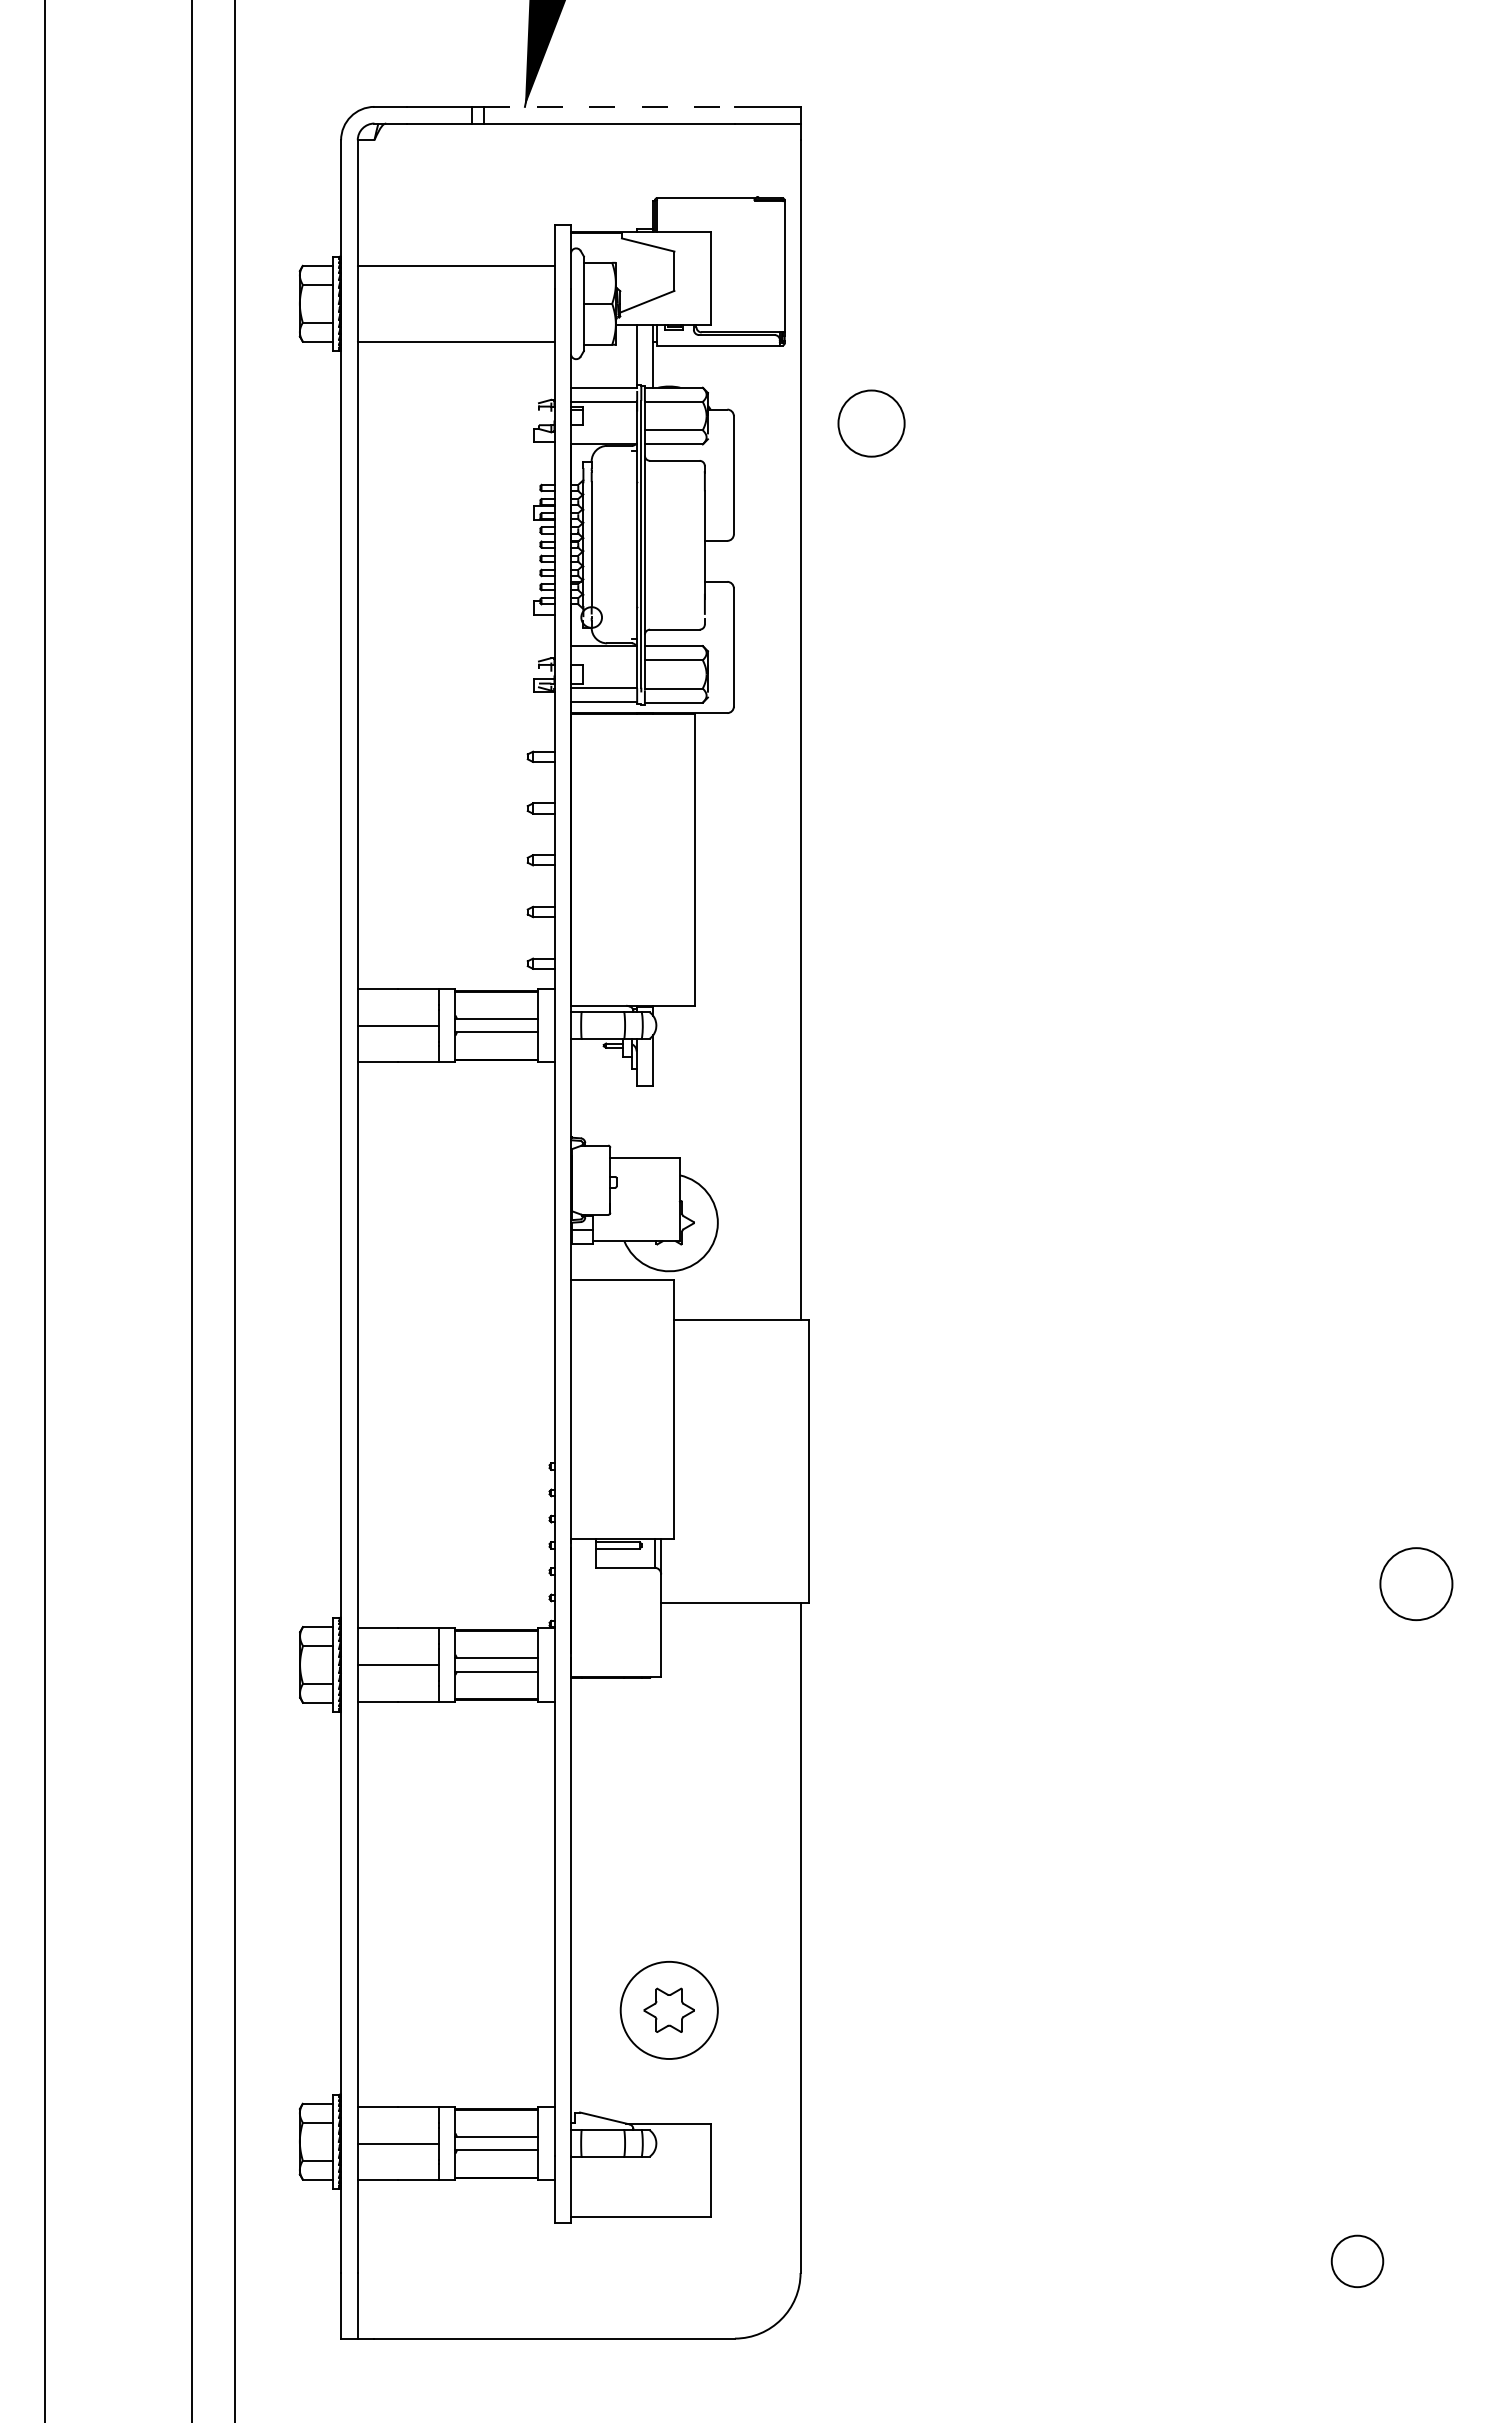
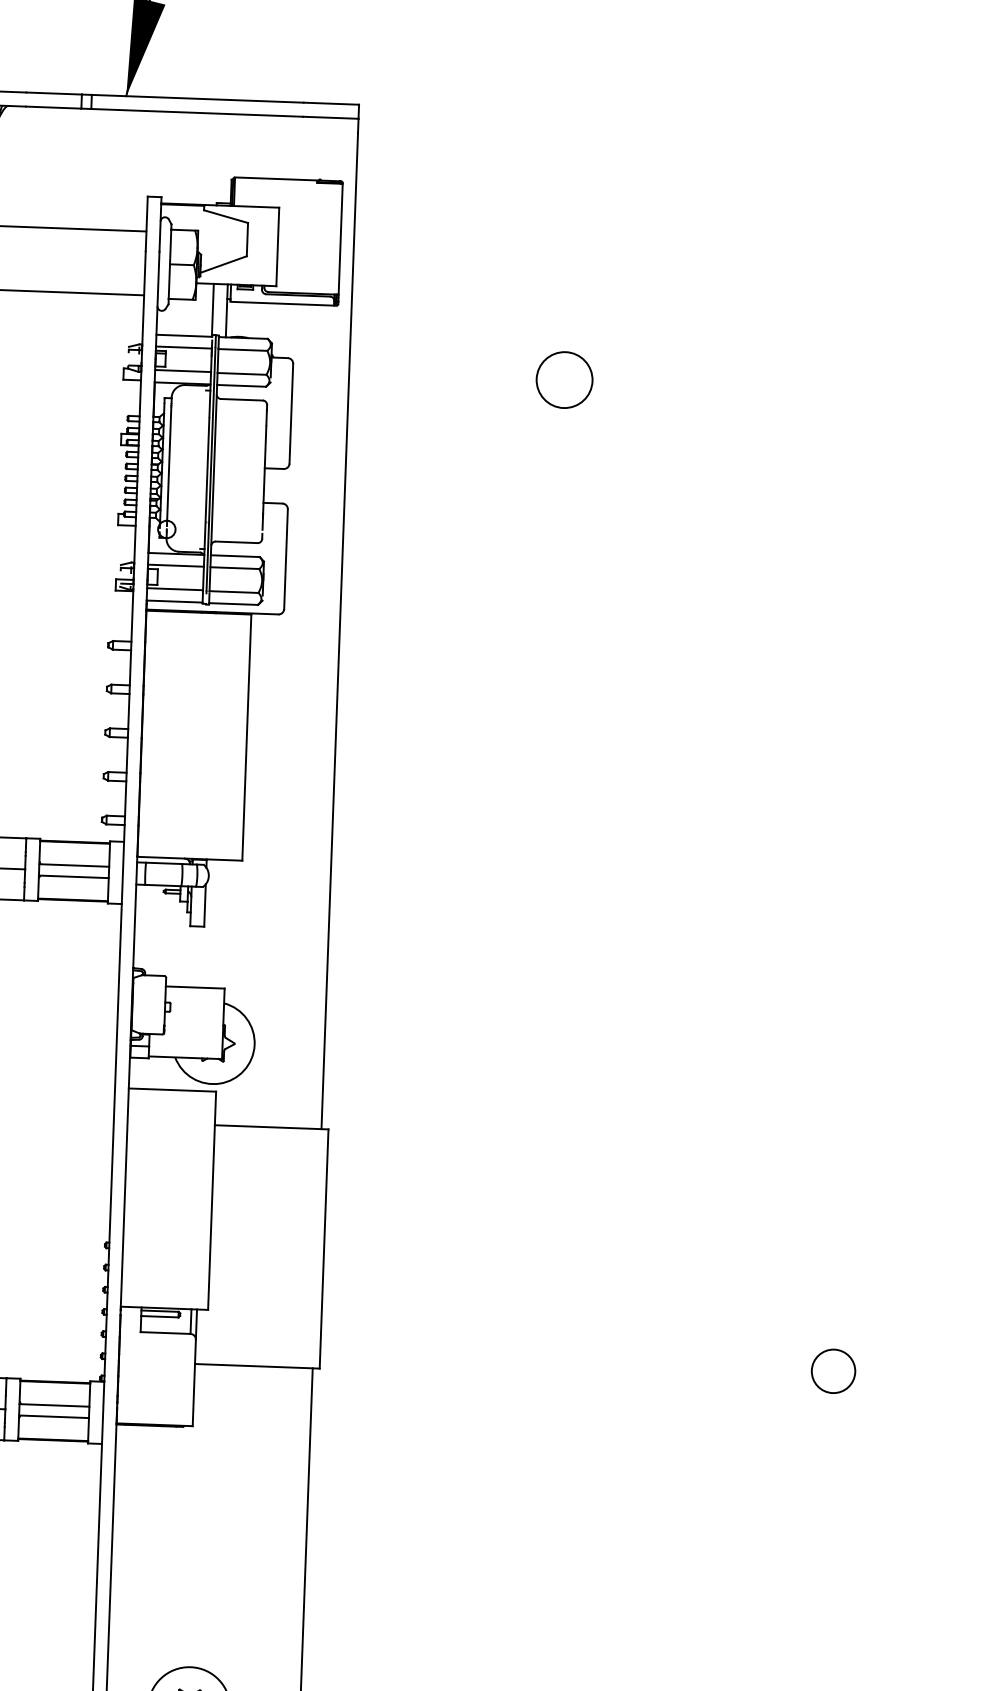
line: (610, 106) -> (198, 98), dashed -> solid
circle: (871, 423) -> (564, 380), moved
line: (603, 429) -> (182, 371), added
line: (603, 659) -> (175, 565), added
circle: (1416, 1583) -> (833, 1370), size x0.71

